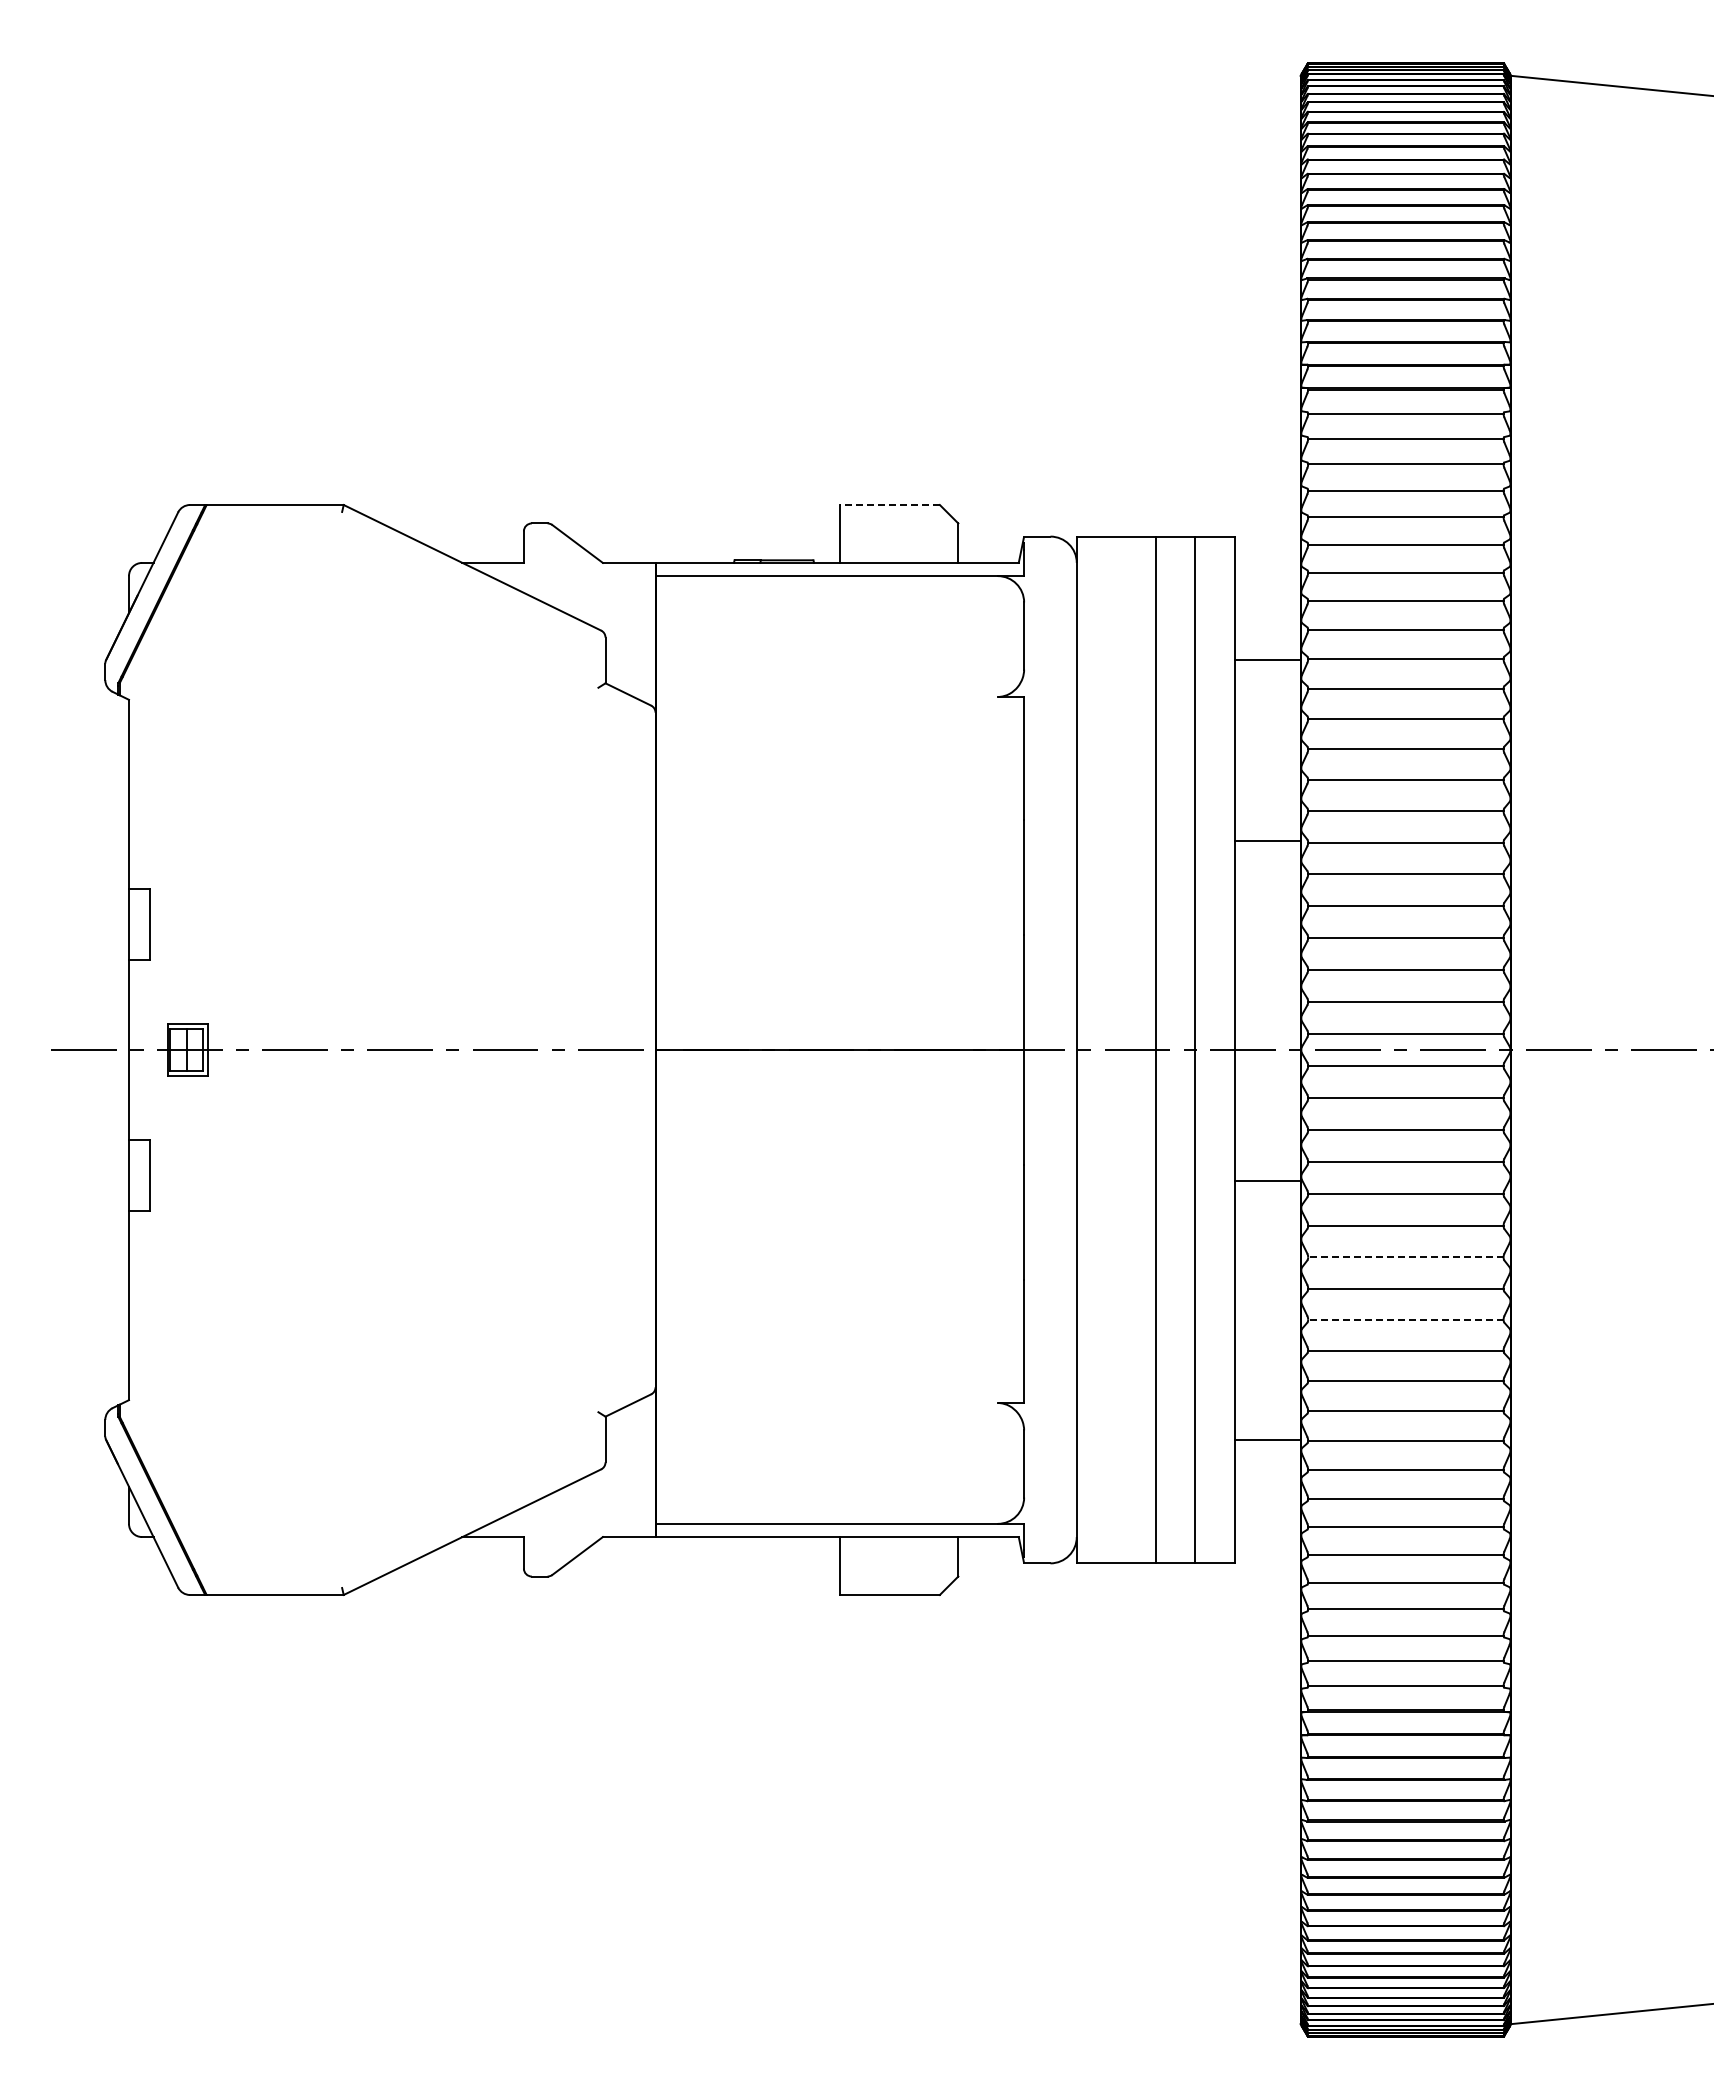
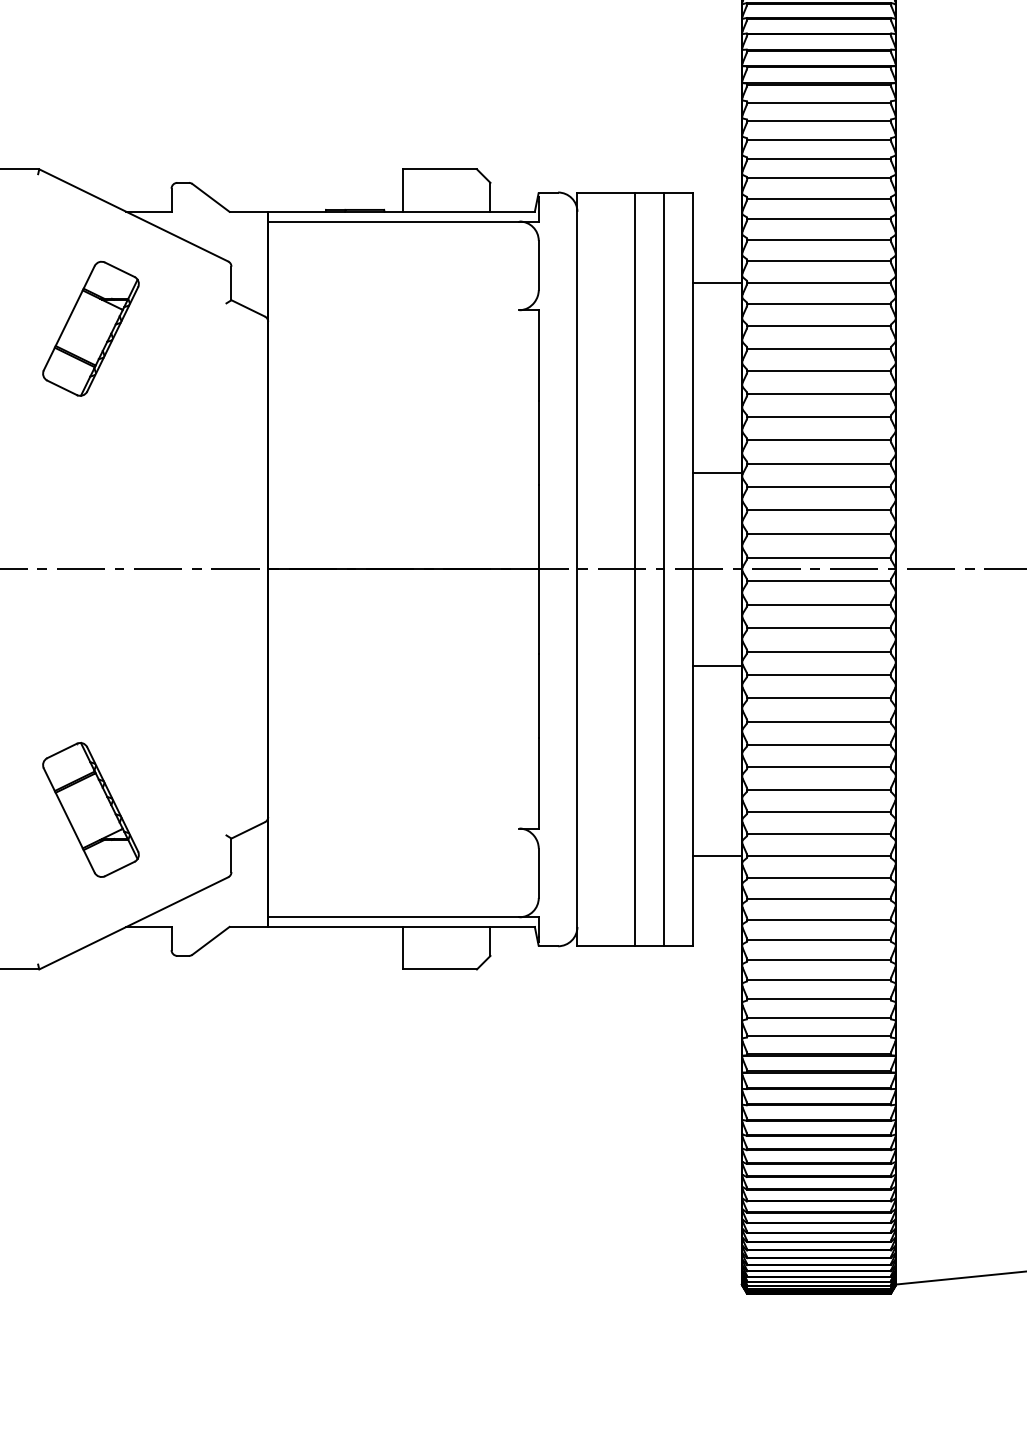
line: (889, 505) -> (439, 169), dashed -> solid
part: (414, 722) -> (91, 328), added
line: (1267, 840) -> (717, 472), moved
line: (1405, 1257) -> (818, 721), dashed -> solid
line: (1405, 1319) -> (818, 767), dashed -> solid
part: (414, 1377) -> (91, 809), added

